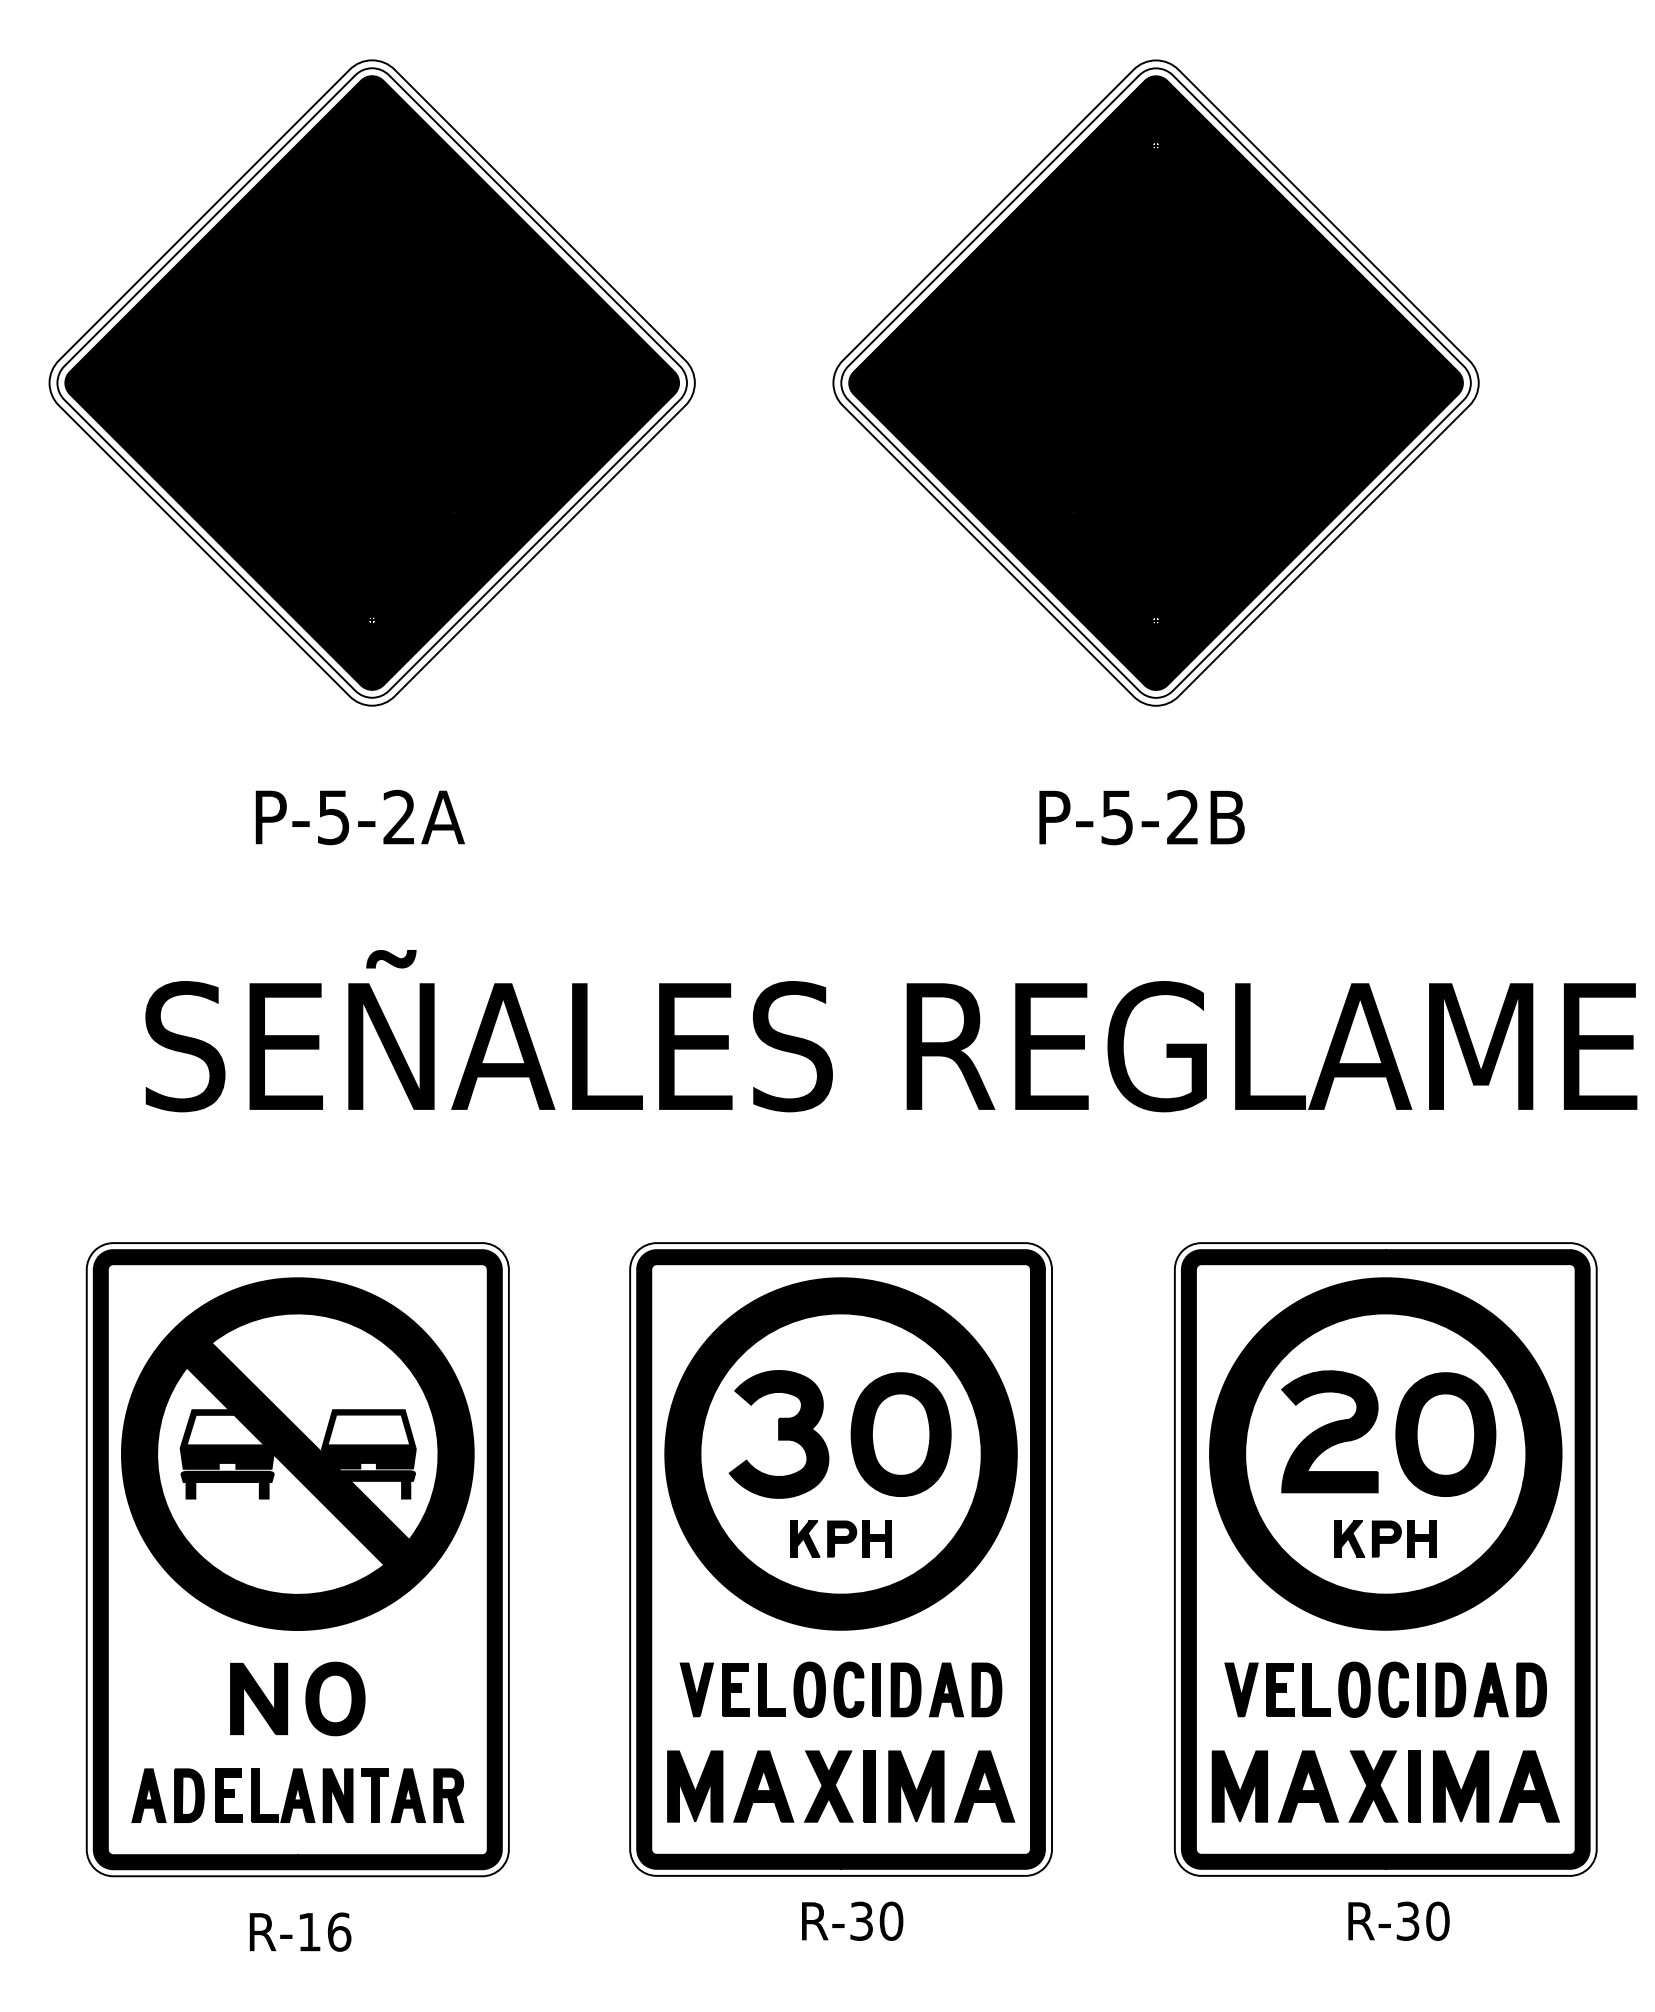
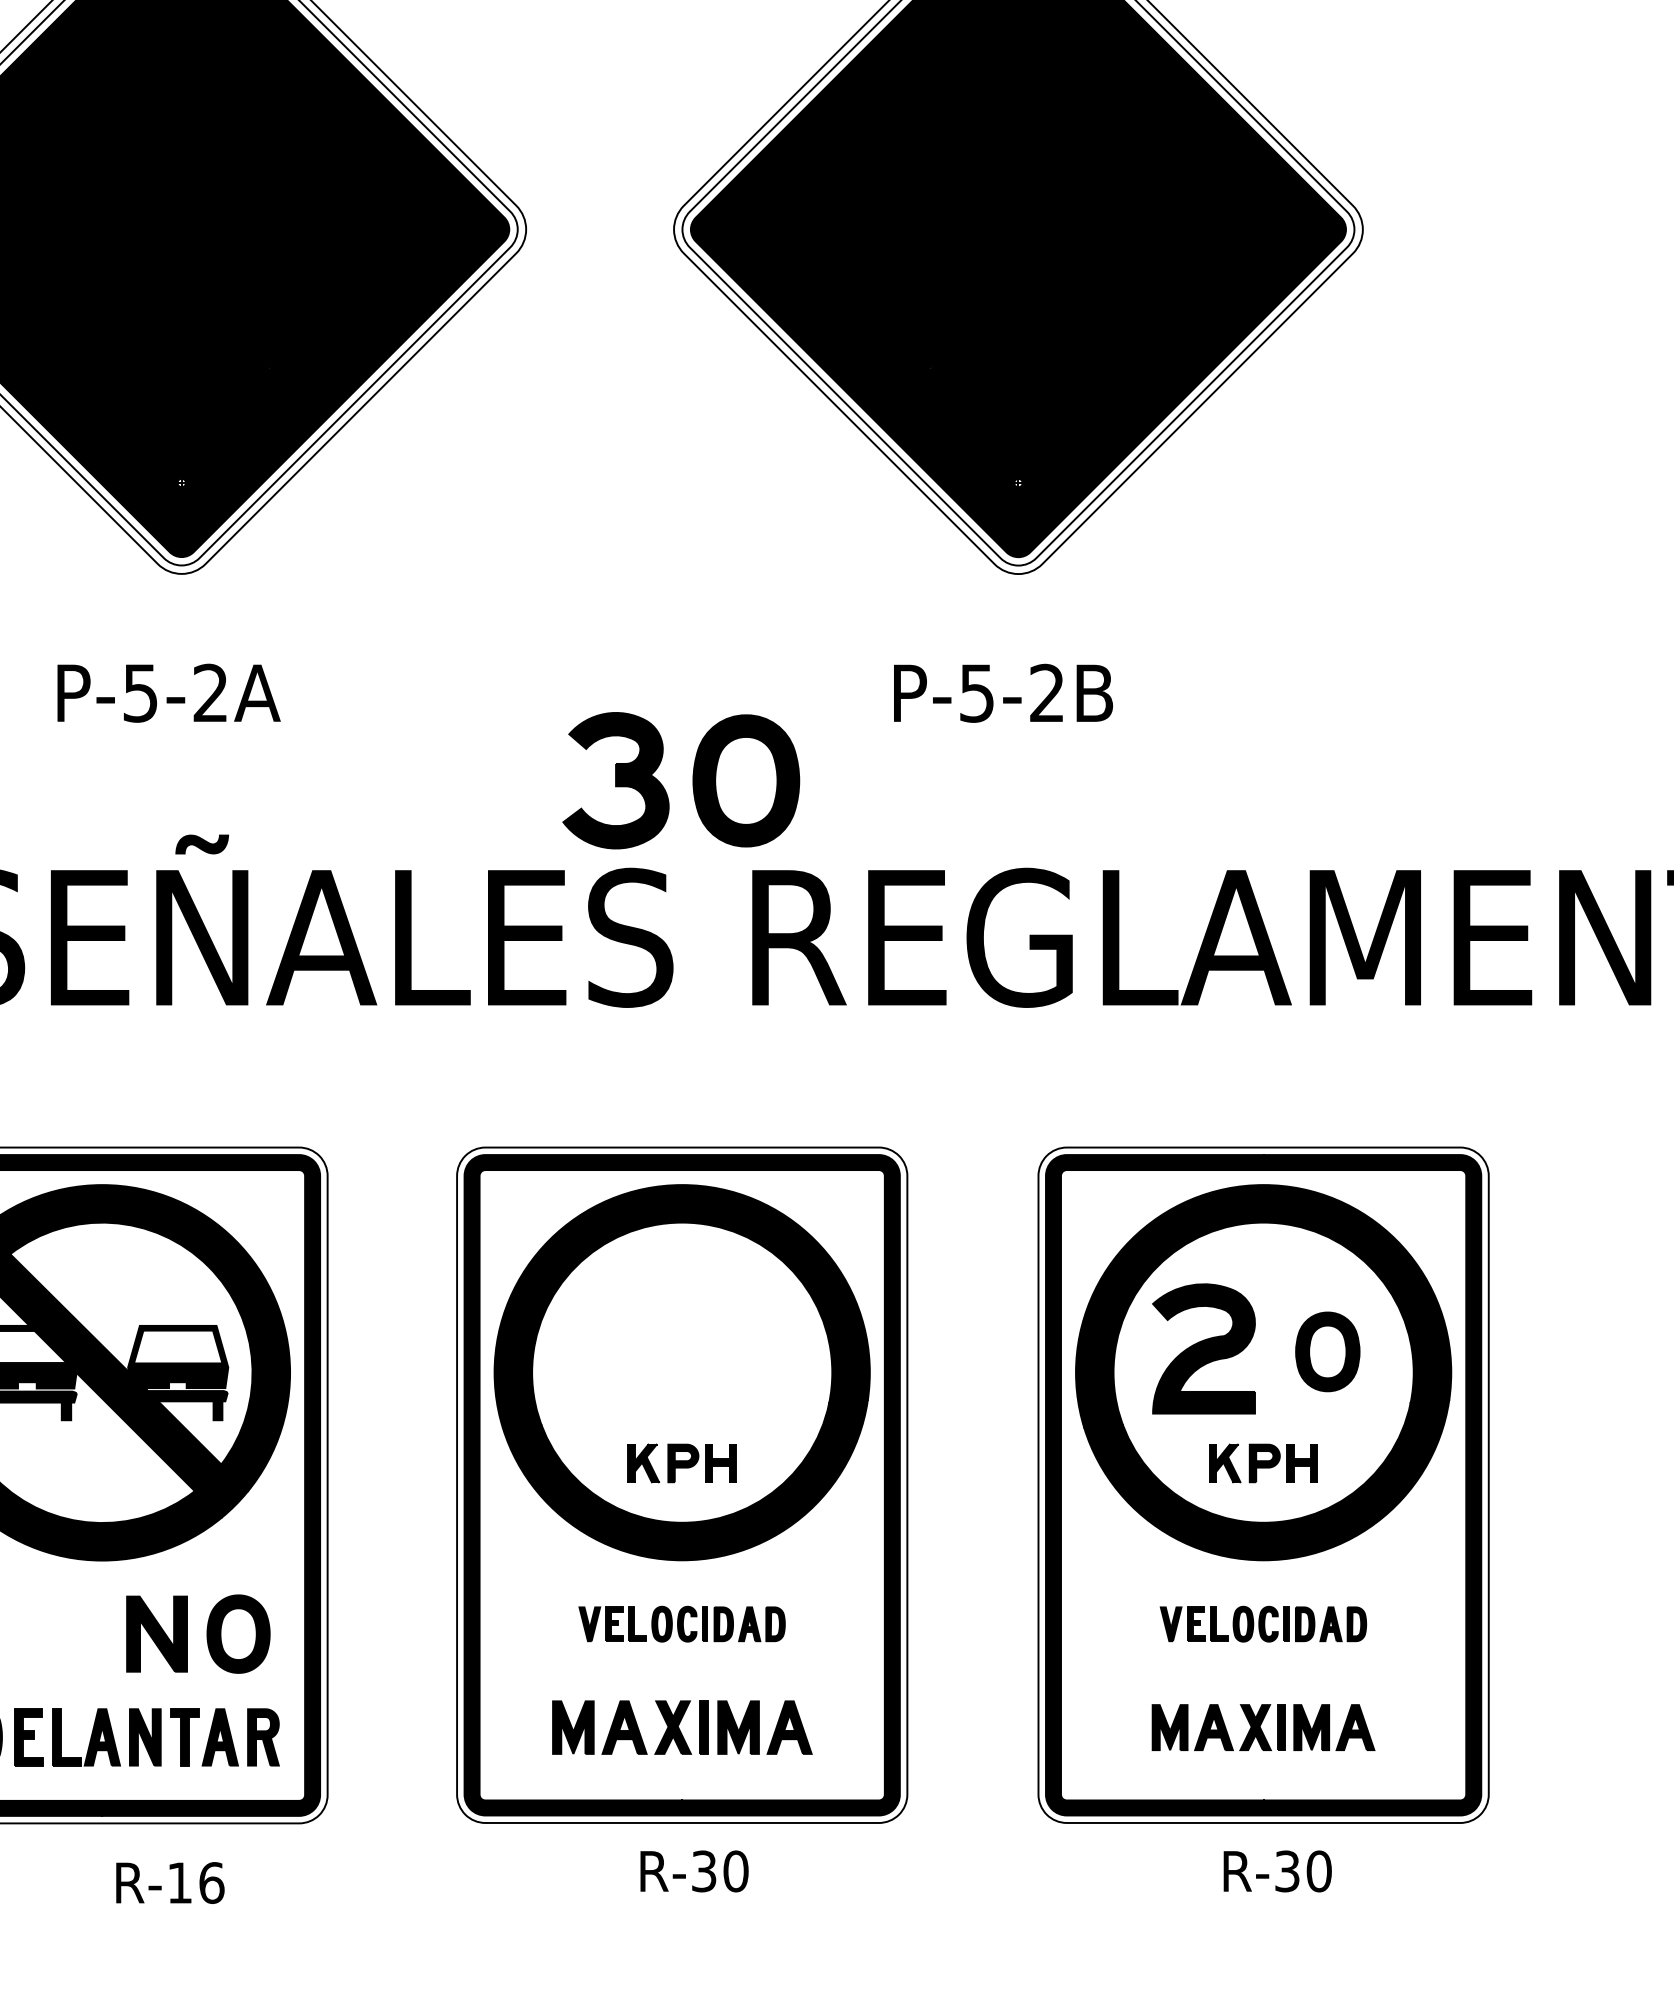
part: (850, 1434) -> (692, 780), moved
part: (1445, 1434) -> (1327, 1351), size x0.6
part: (840, 1689) -> (681, 1624), size x0.6
part: (1385, 1689) -> (1263, 1624), size x0.6
part: (305, 1698) -> (206, 1633), moved
part: (841, 1786) -> (682, 1727), size x0.7
part: (1385, 1786) -> (1263, 1727), size x0.6
text: (300, 1931) -> (170, 1882), moved

